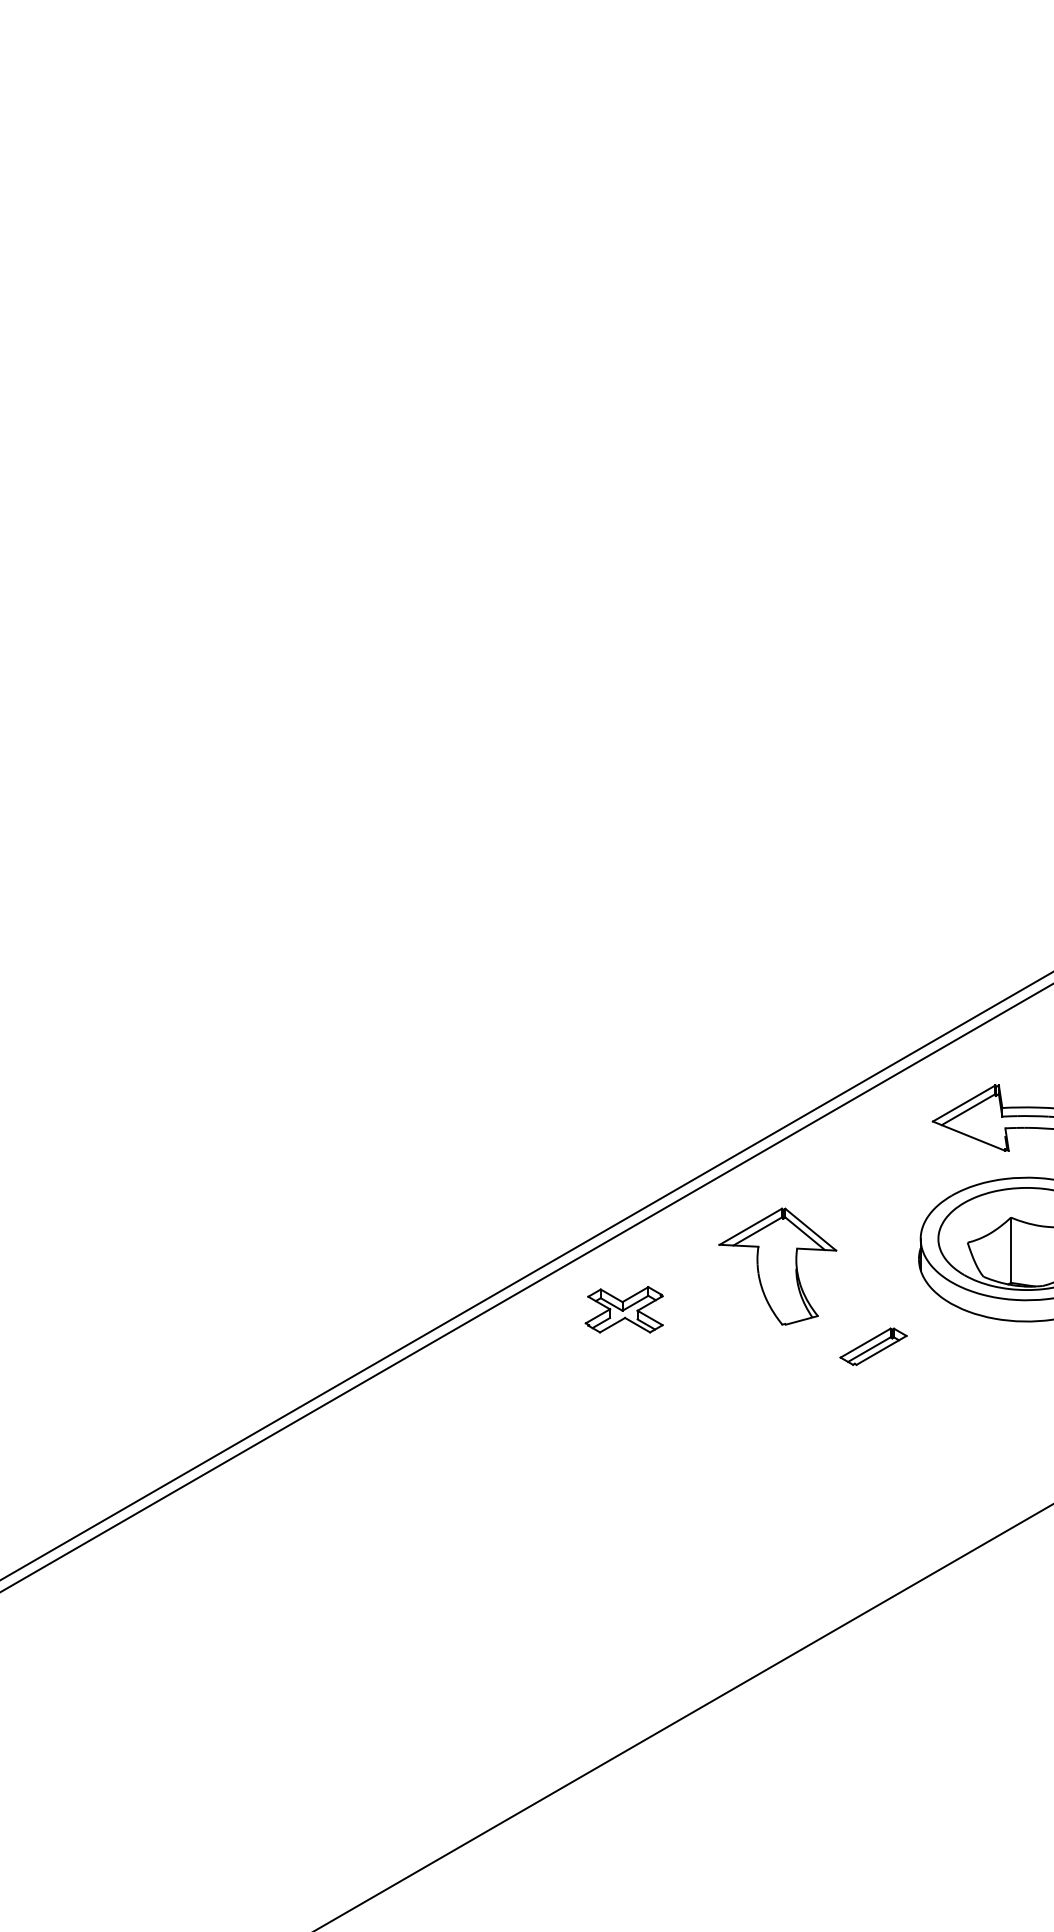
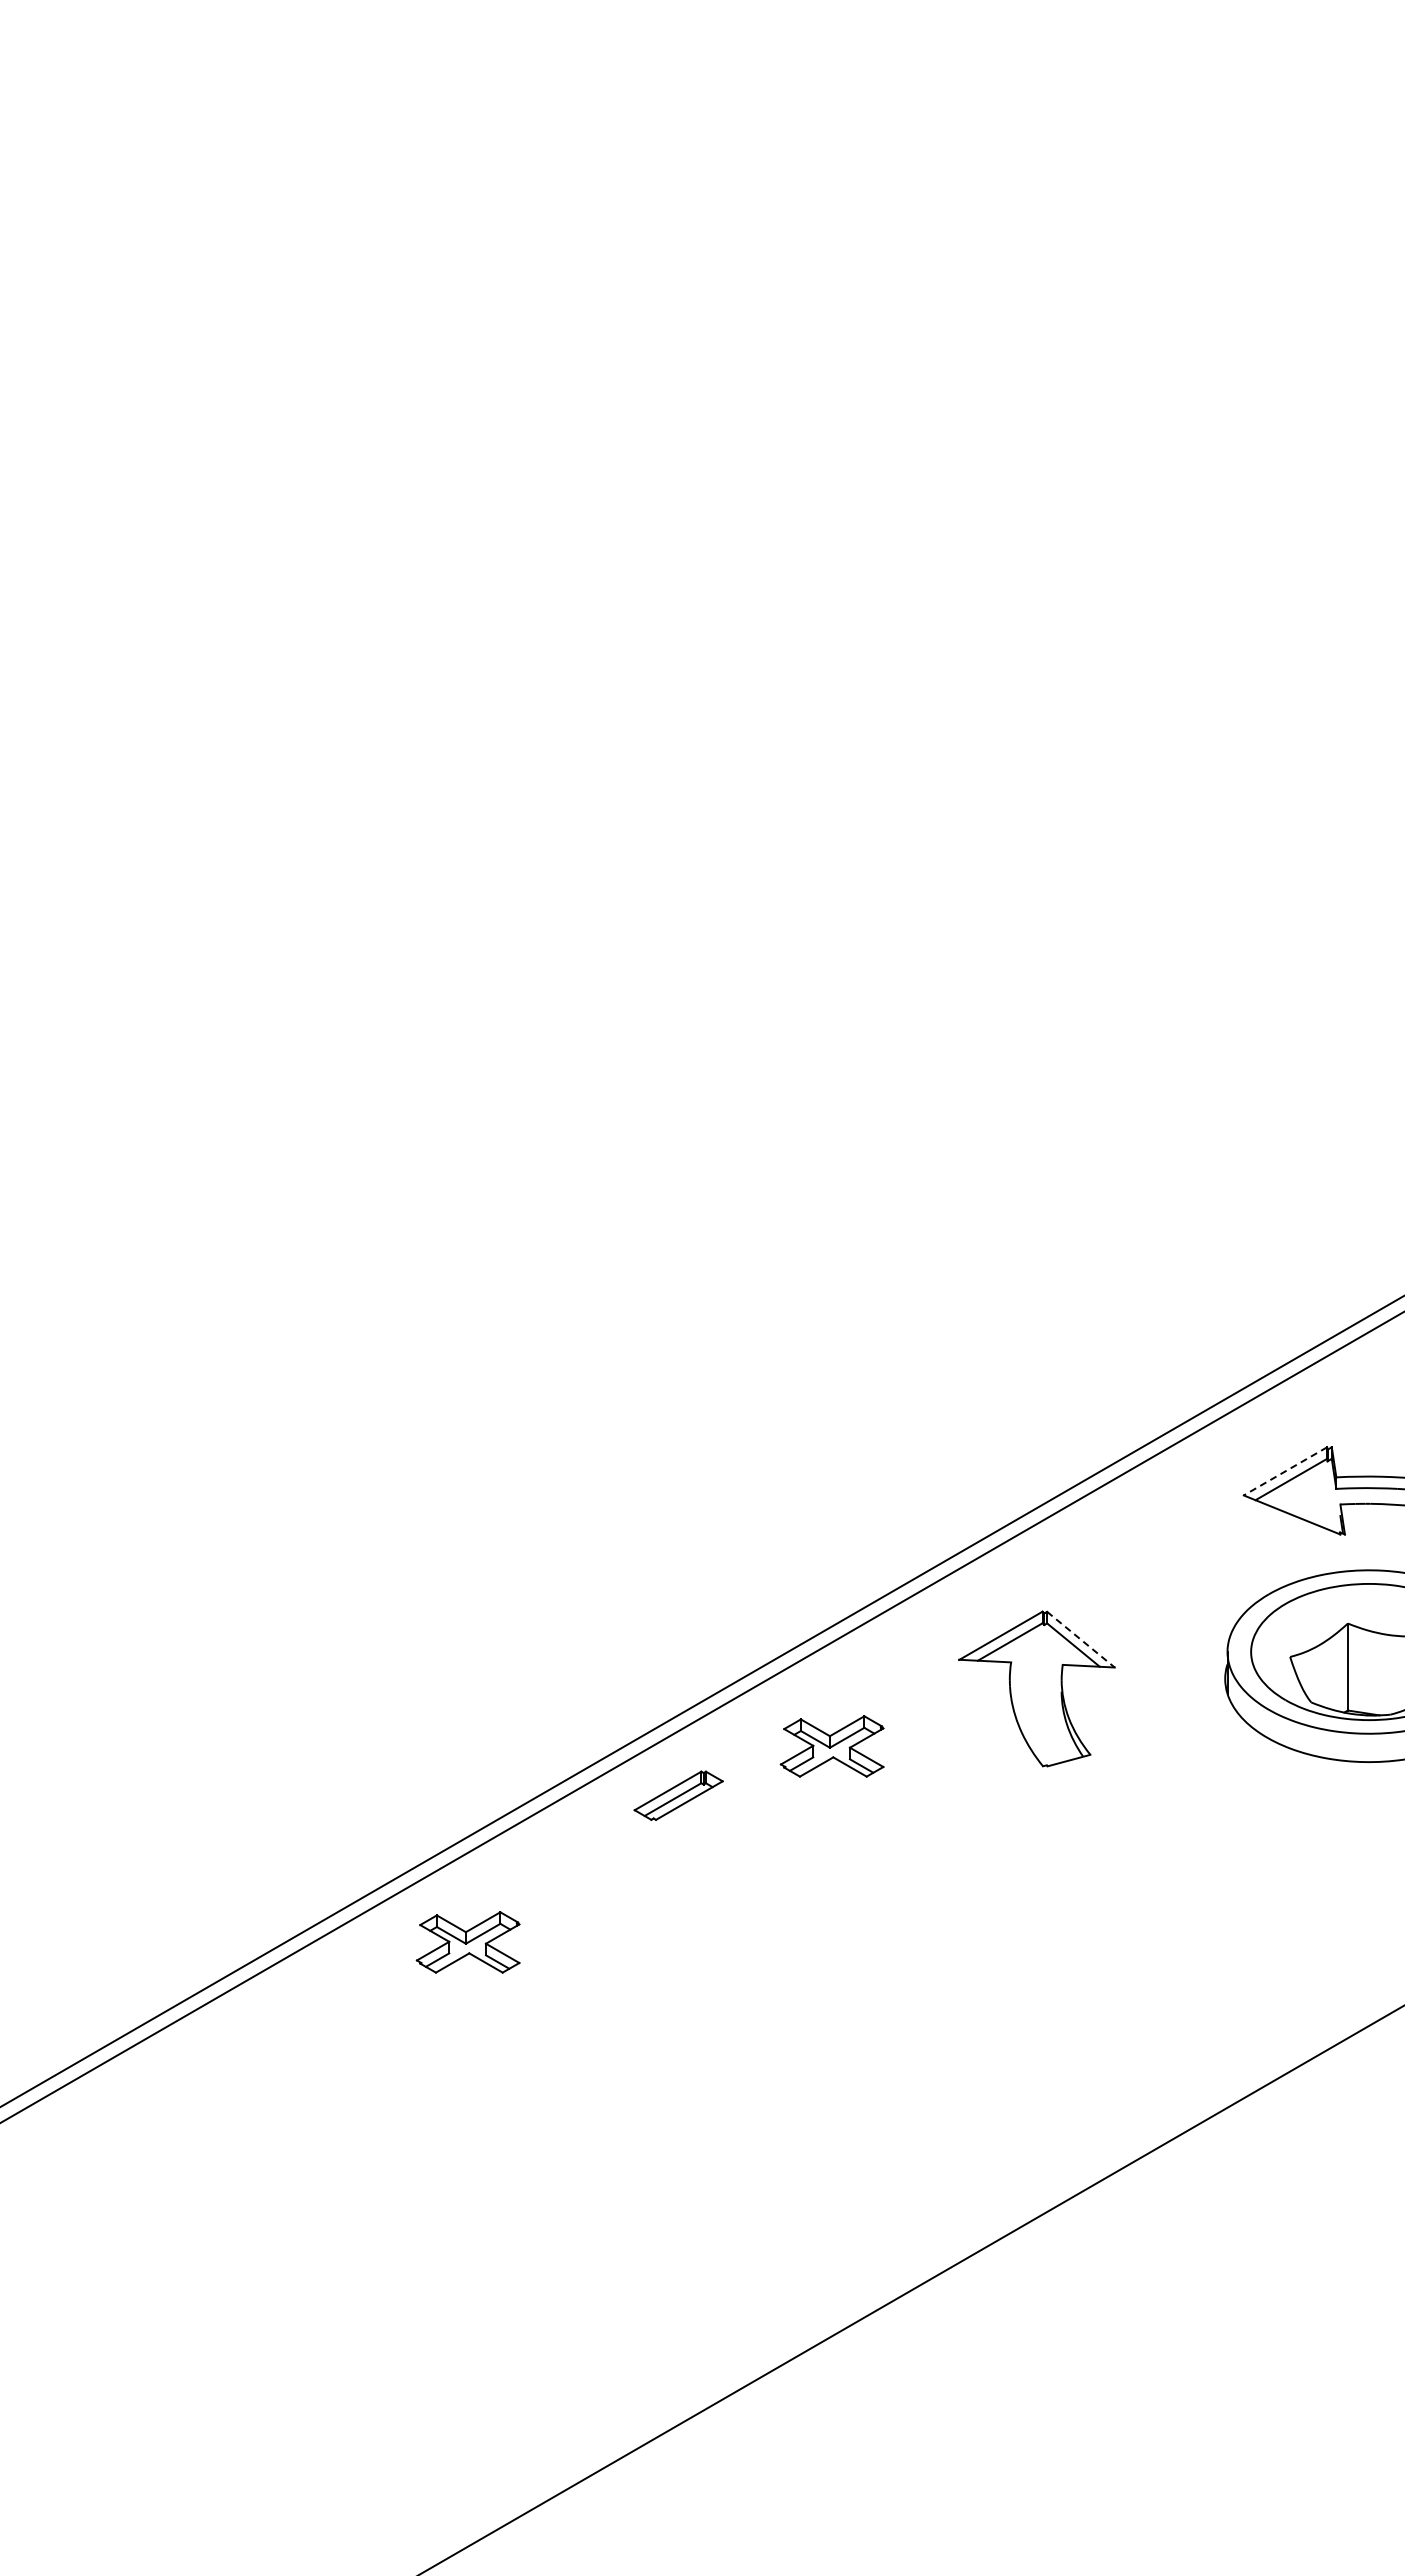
line: (964, 1103) -> (1285, 1471), solid -> dashed
line: (810, 1229) -> (1080, 1639), solid -> dashed
part: (873, 1346) -> (678, 1795), moved
part: (350, 1456) -> (467, 1942), added

